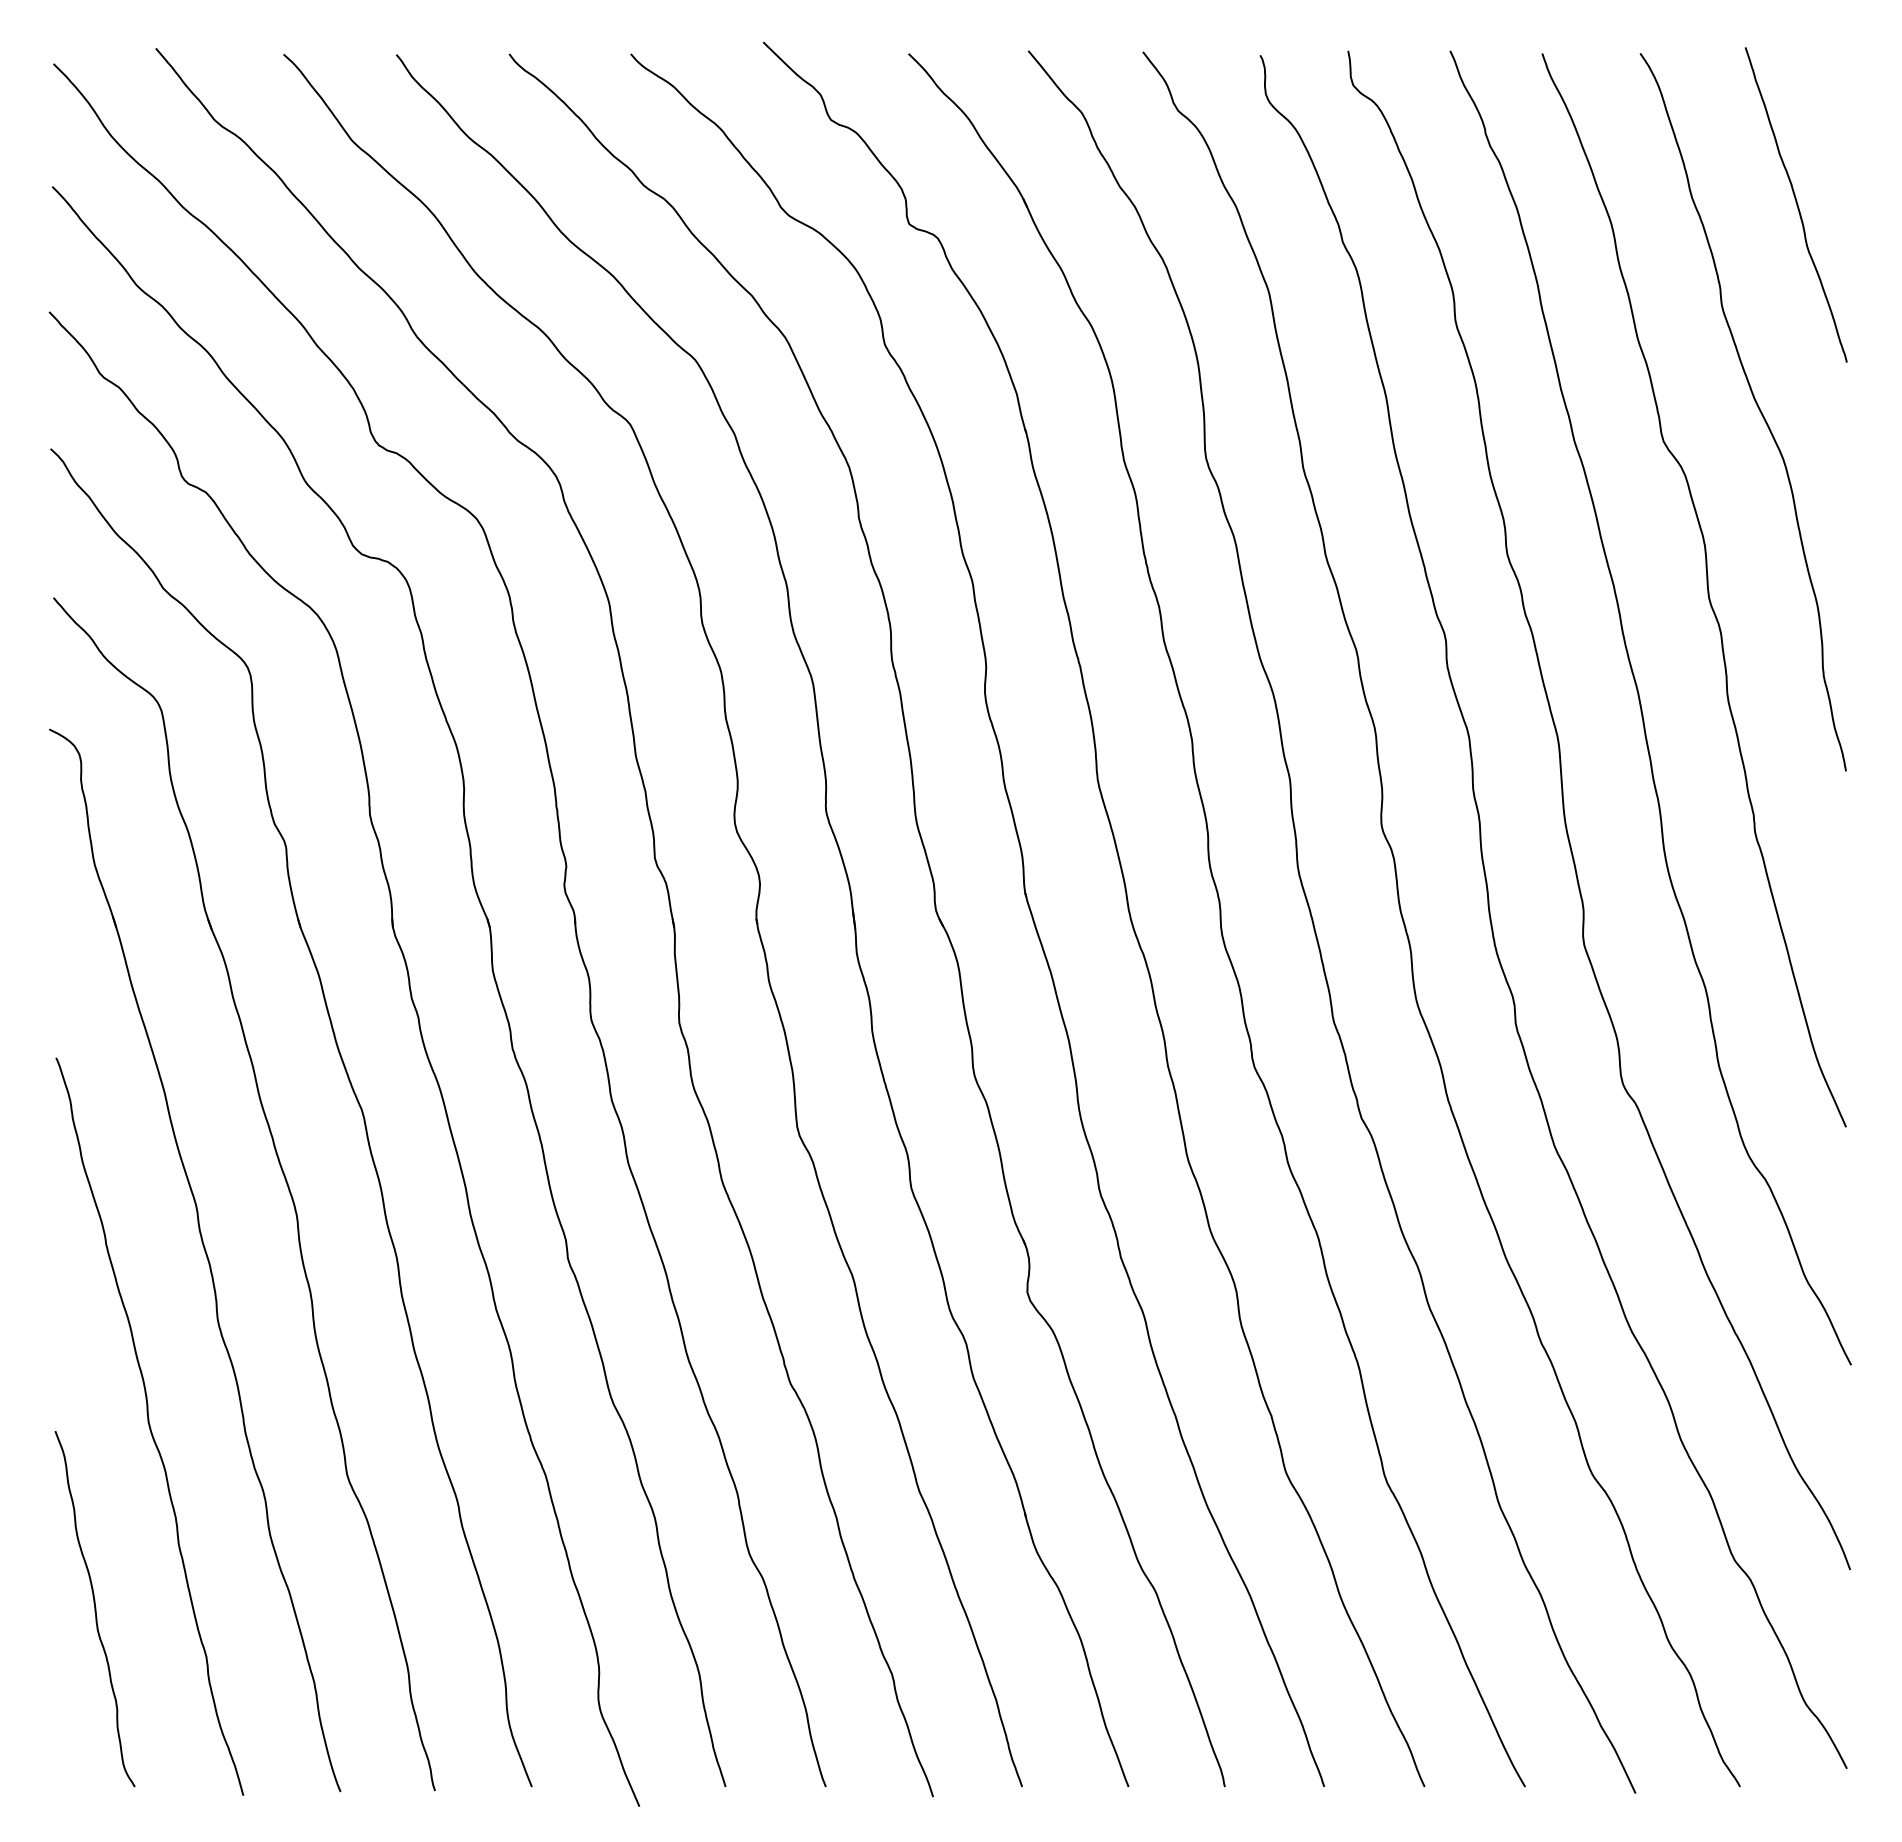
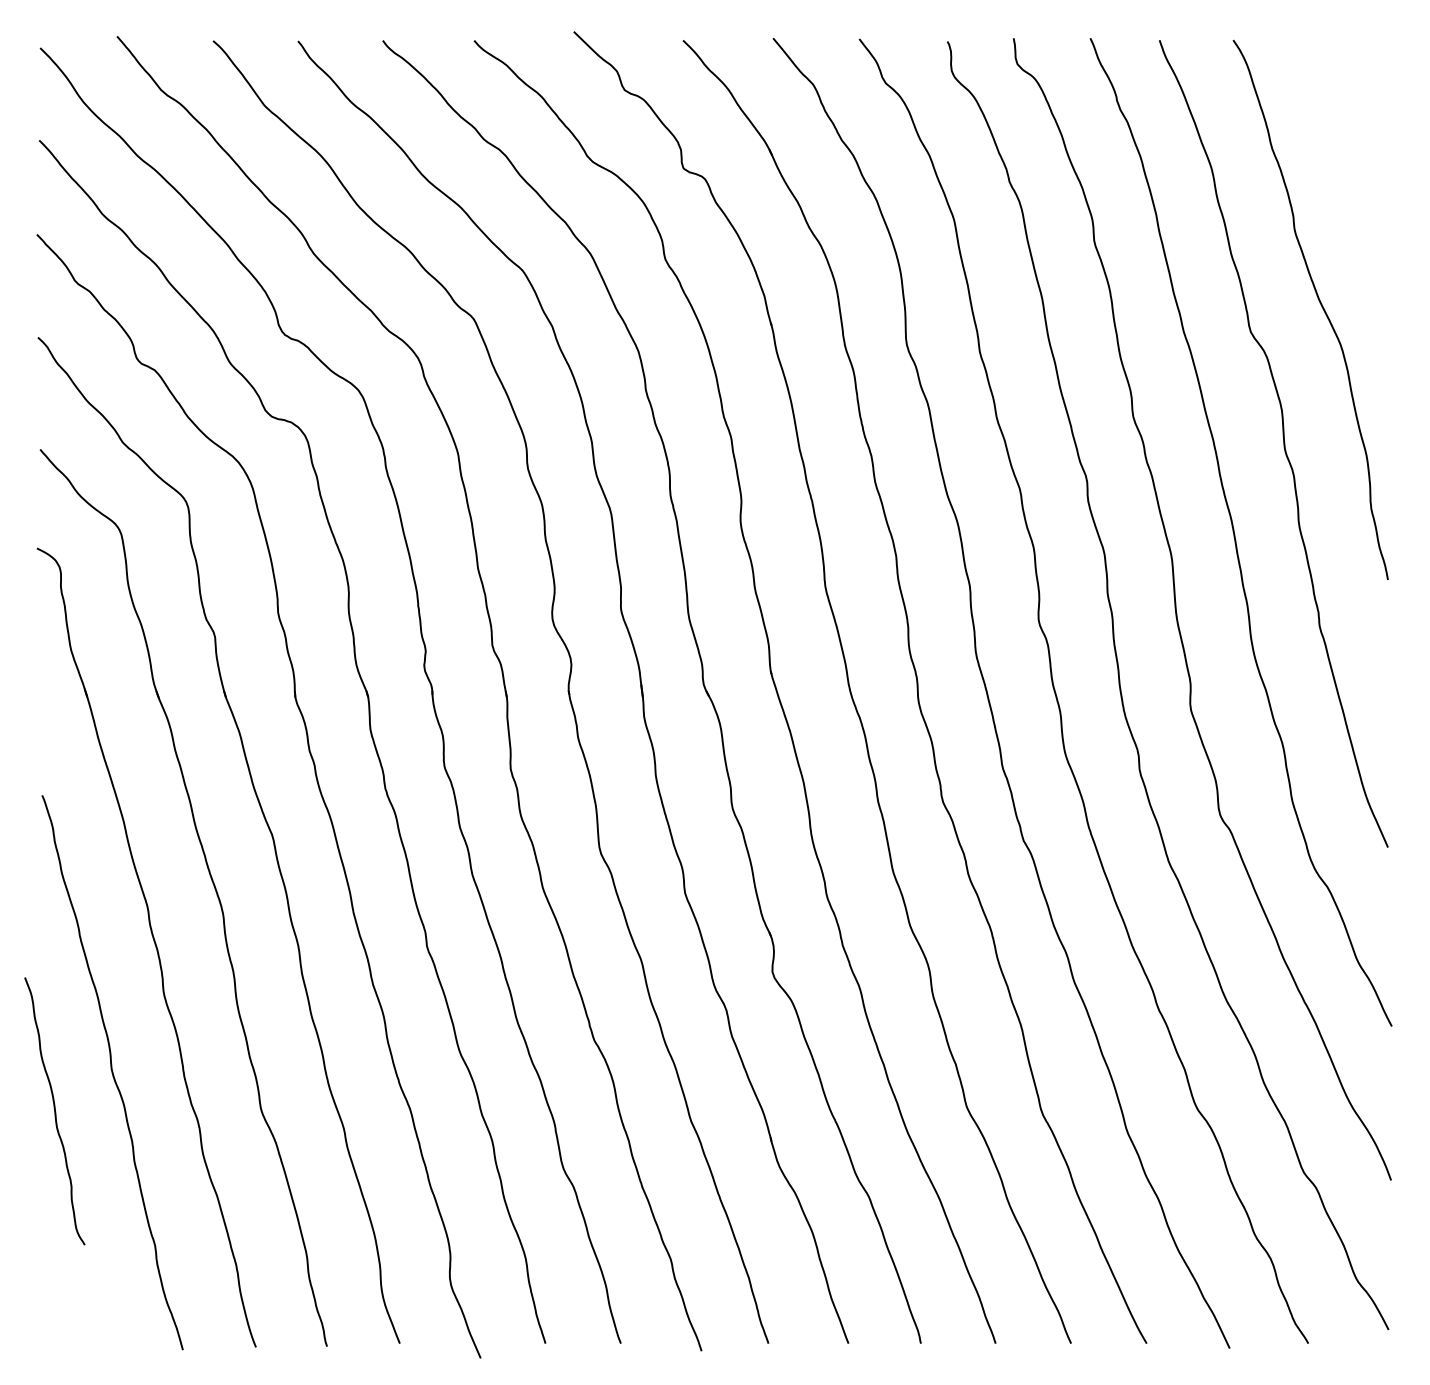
curve: (1796, 204) -> (1350, 153), removed
curve: (94, 1609) -> (54, 1111), moved

